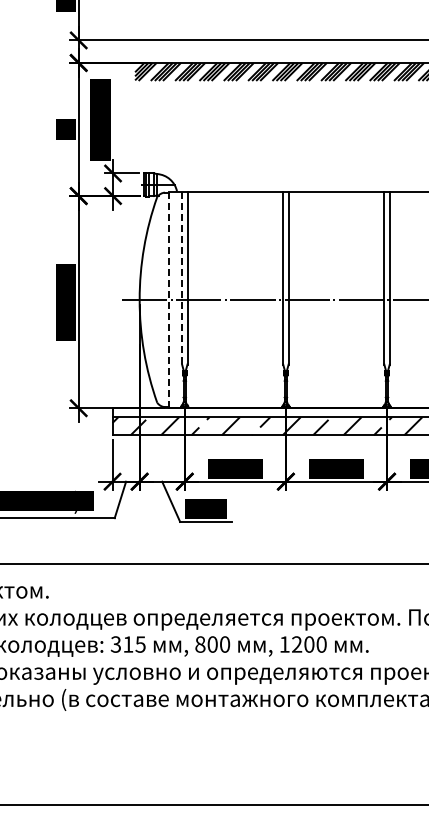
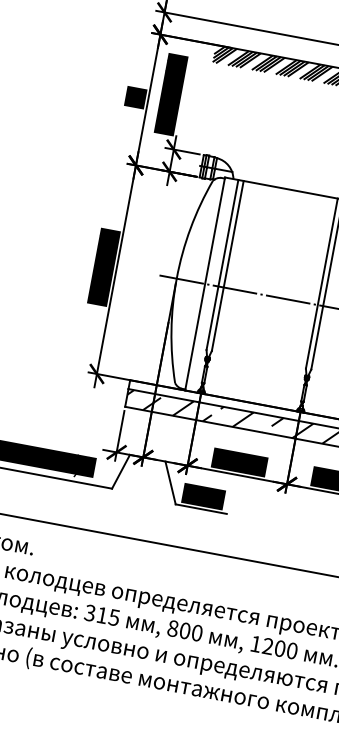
line: (182, 278) -> (222, 265), dashed -> solid
line: (168, 300) -> (204, 284), dashed -> solid

